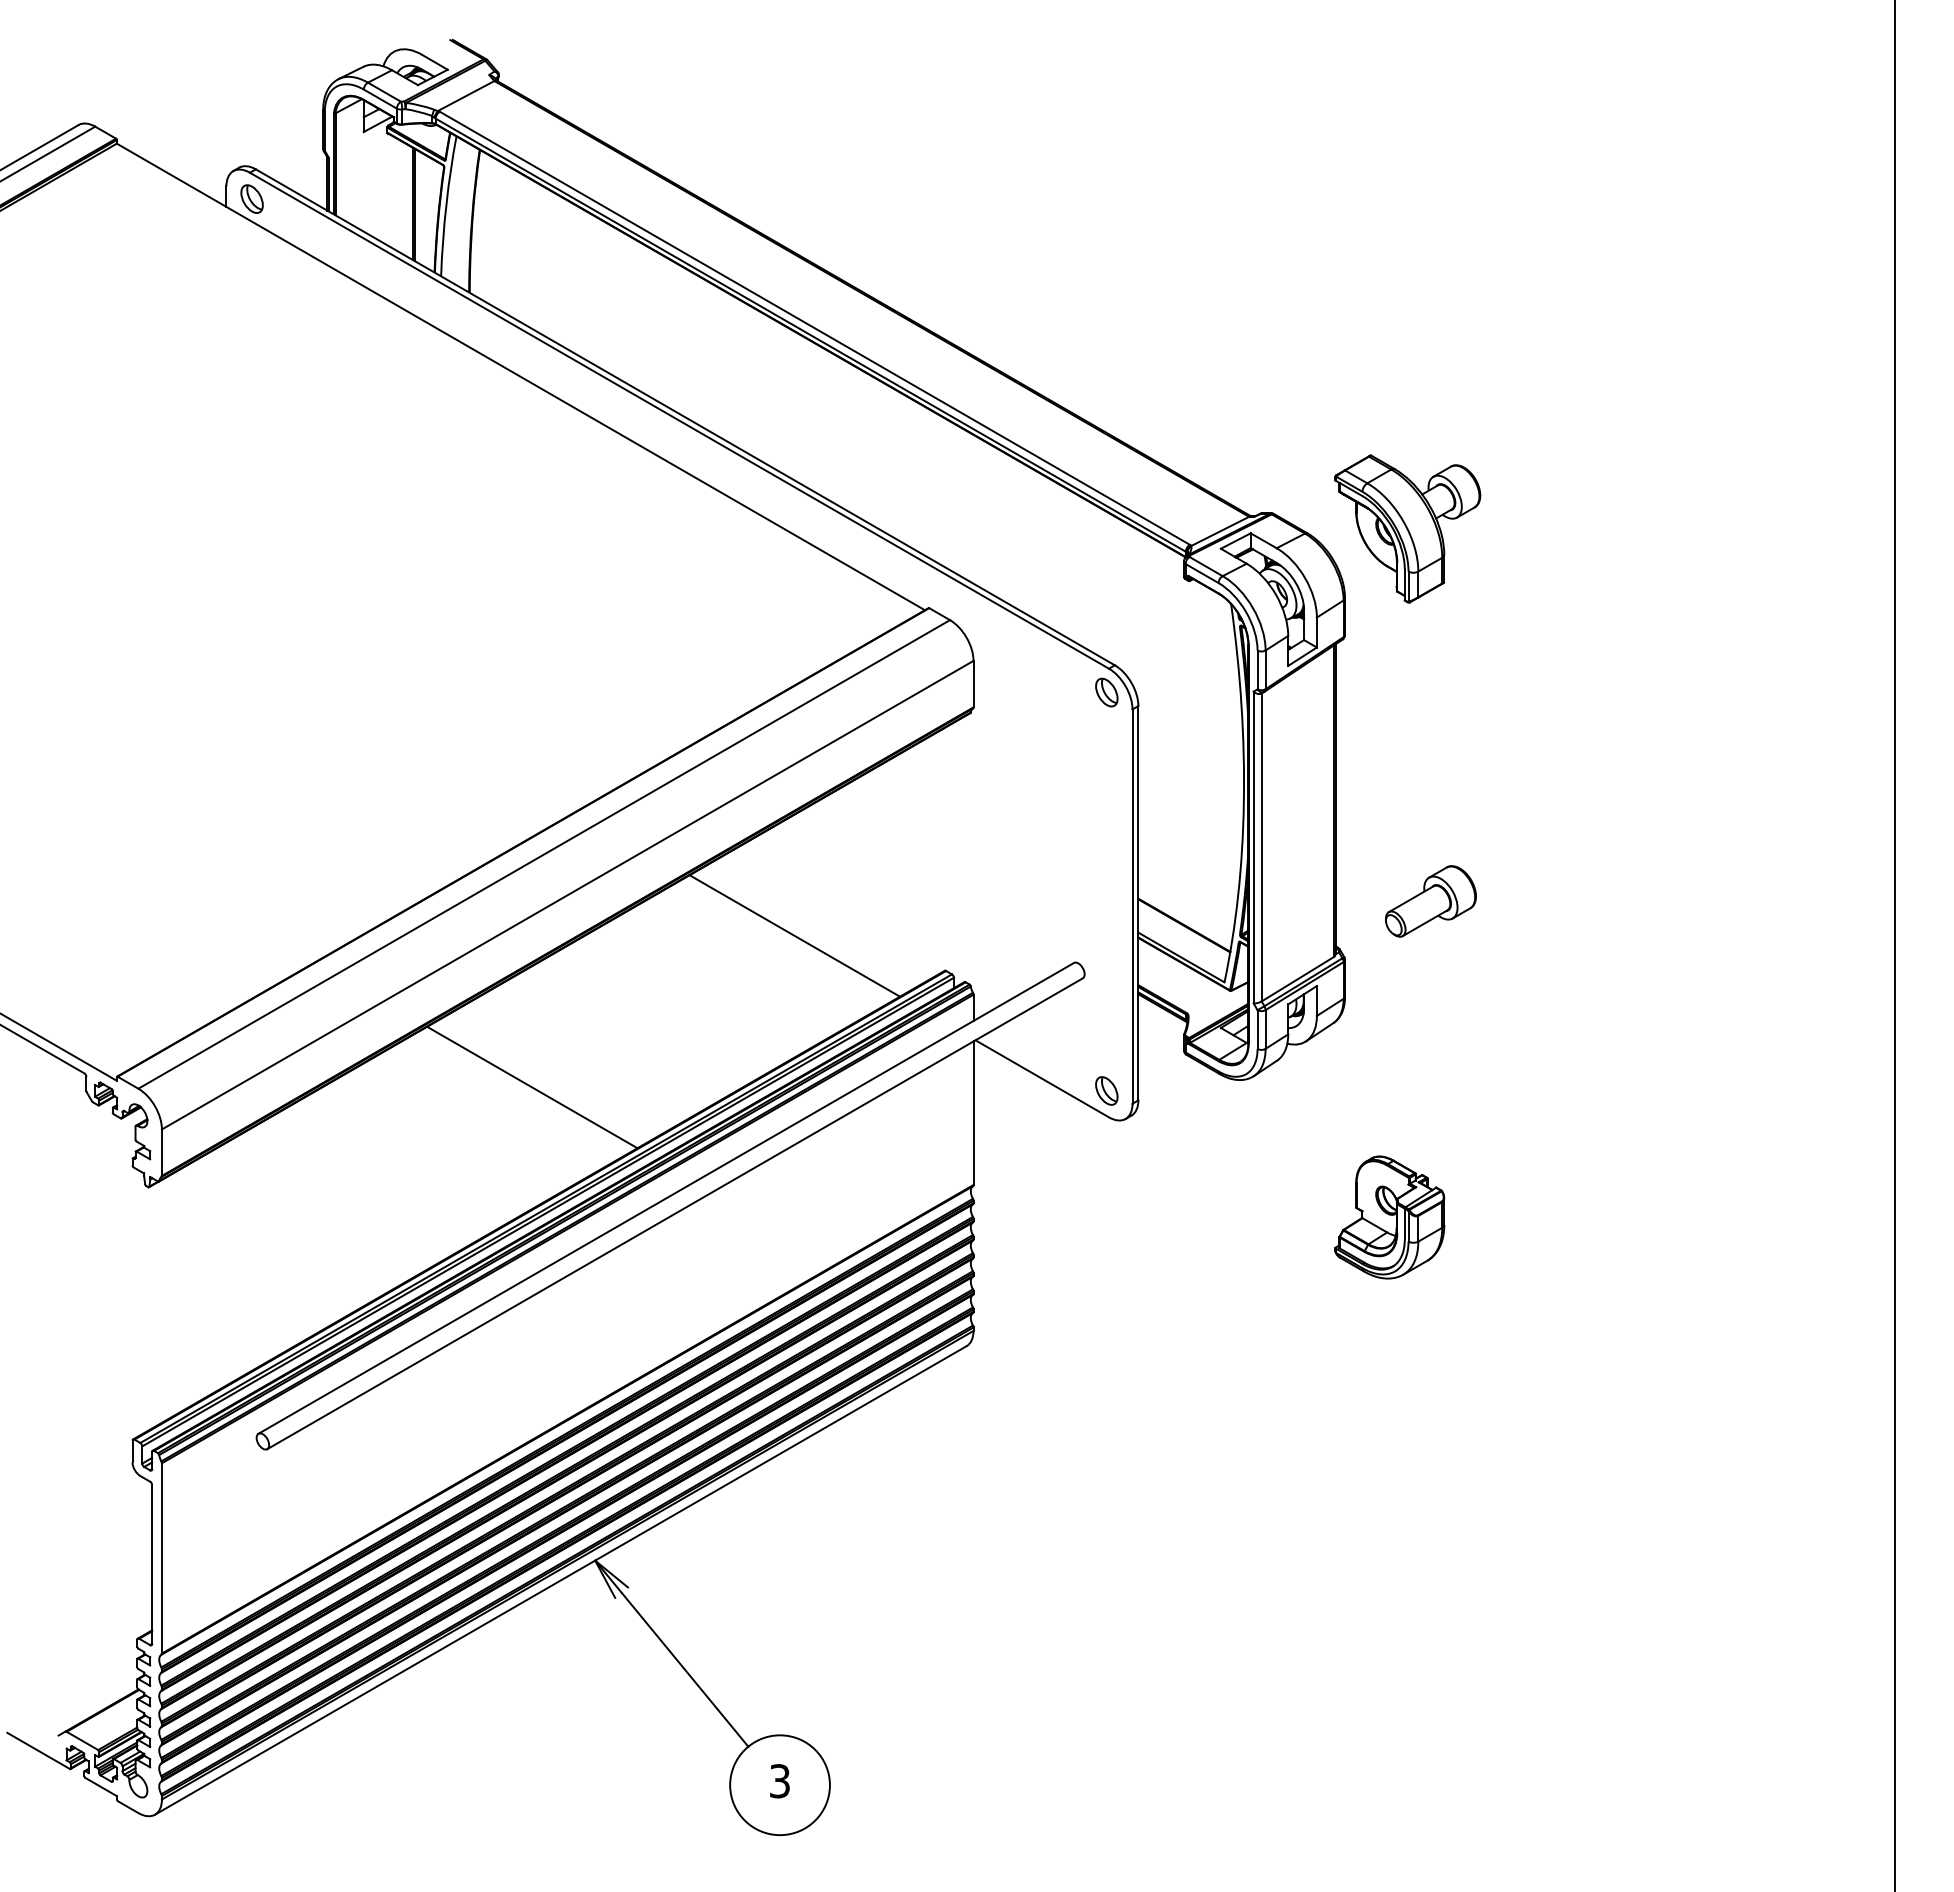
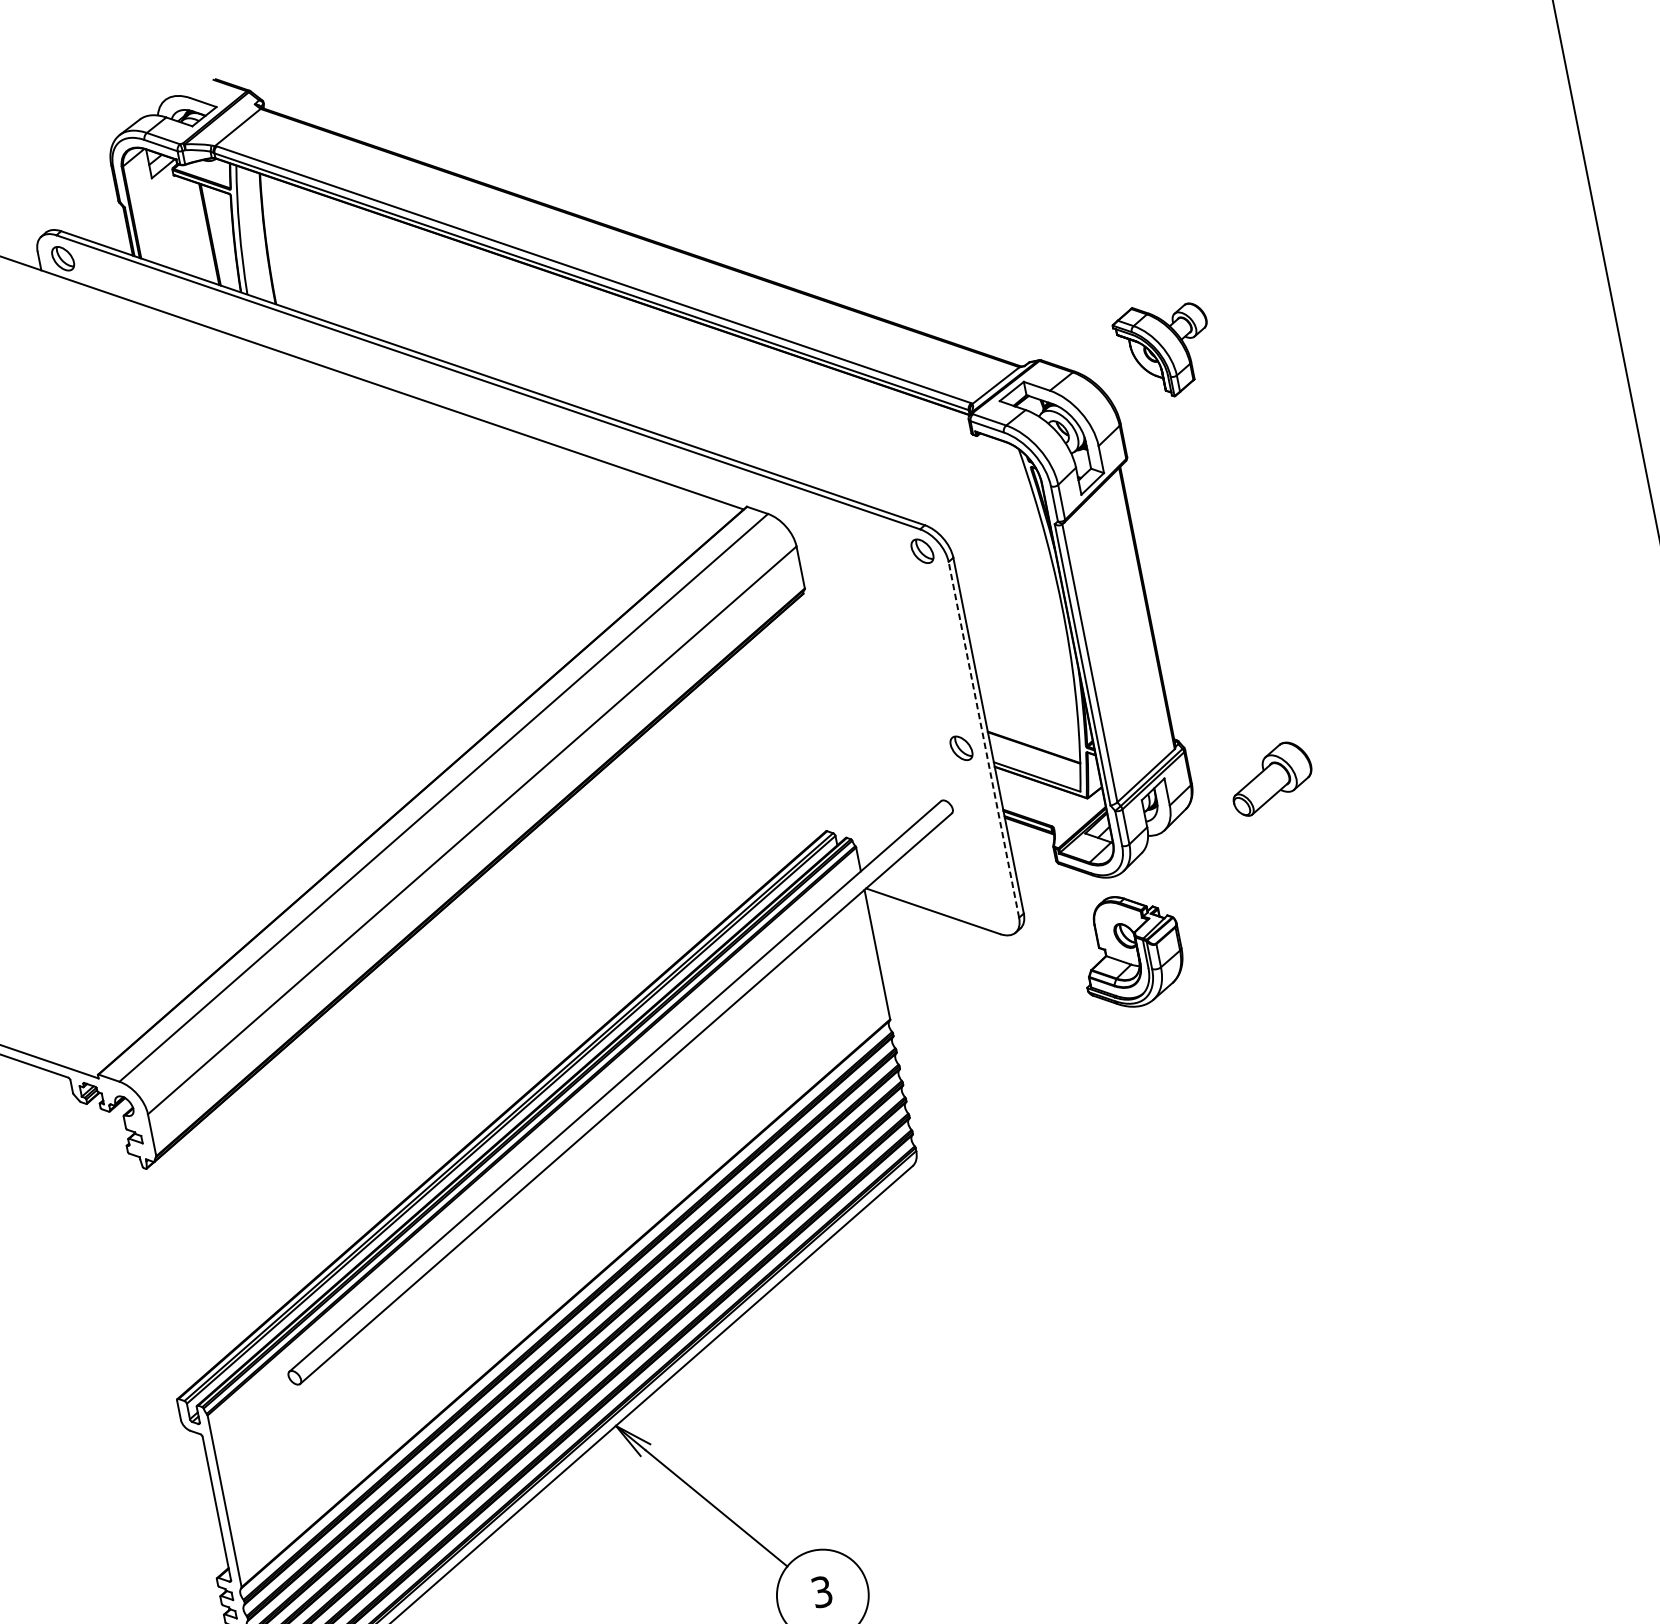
part: (1407, 528) -> (1164, 349), size x0.7
part: (1430, 901) -> (1270, 778), moved
line: (1132, 906) -> (983, 739), solid -> dashed
line: (794, 935) -> (684, 826), removed
line: (532, 1087) -> (474, 1010), removed
part: (1106, 1090) -> (961, 747), moved
part: (1389, 1217) -> (1130, 950), moved

